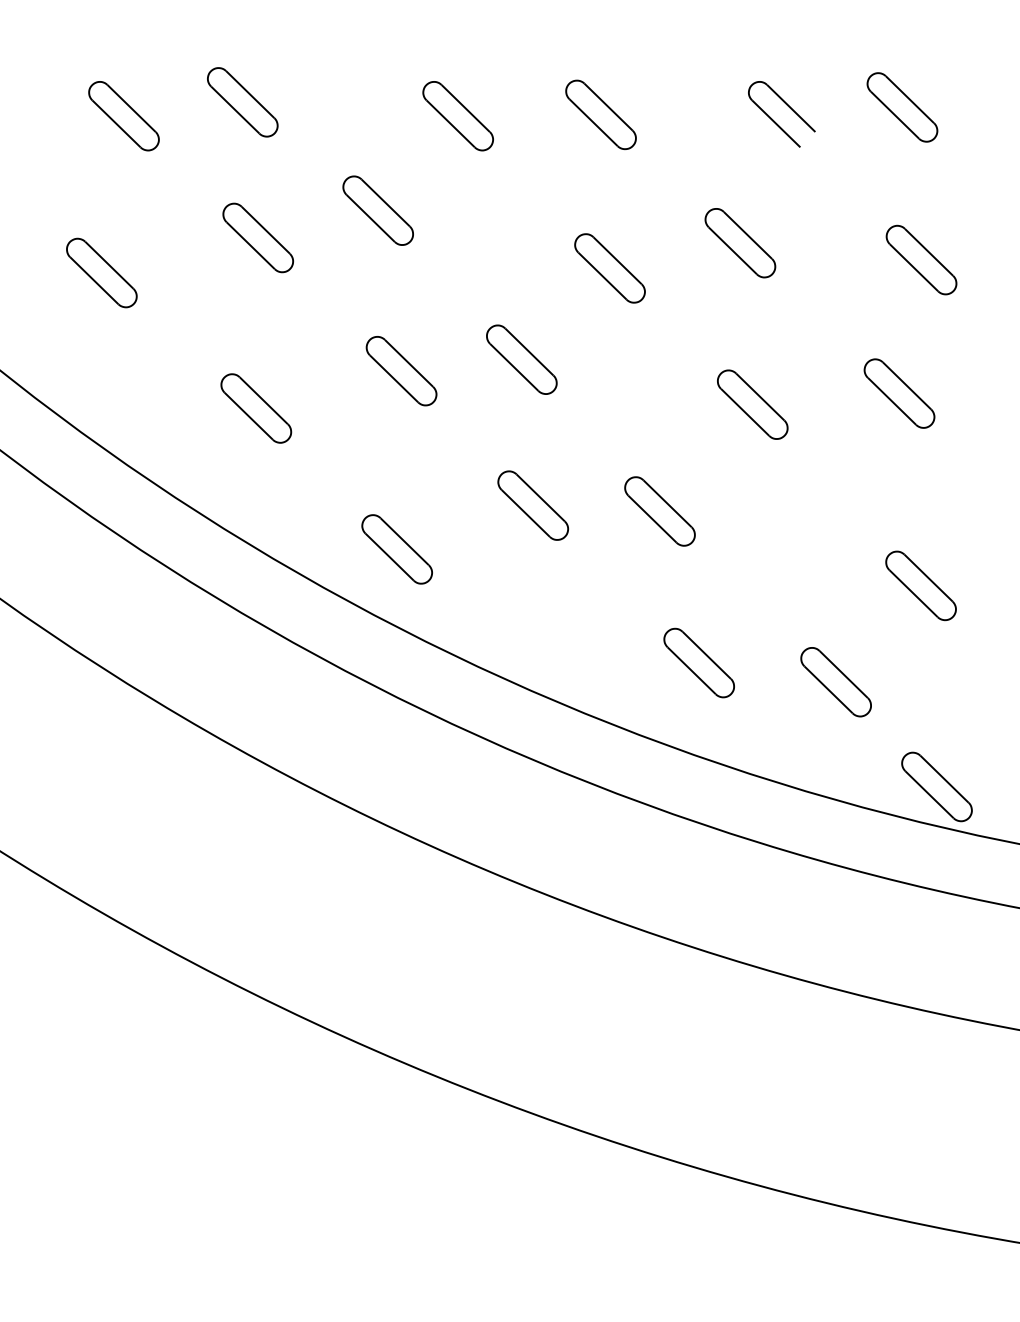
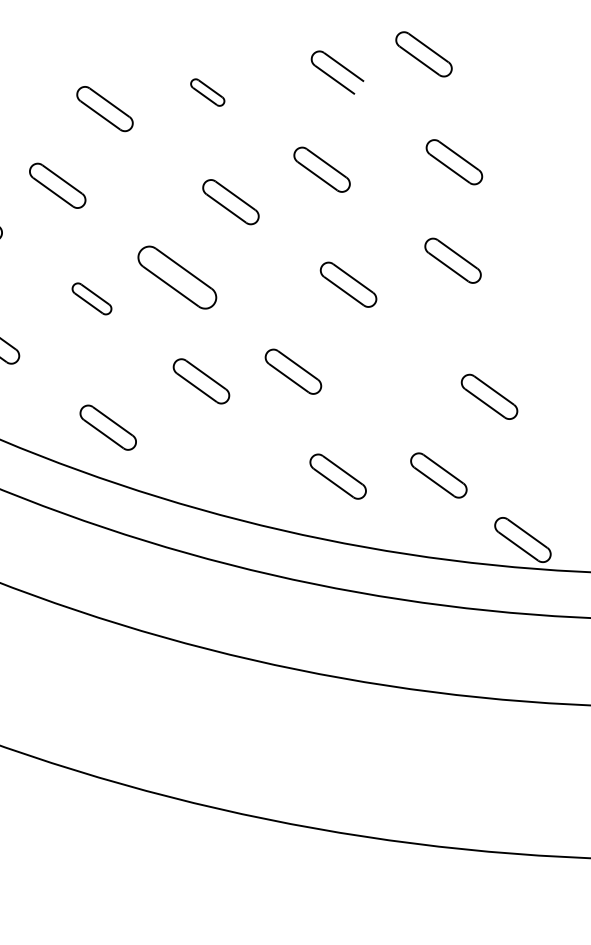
part: (600, 114) -> (207, 92), size x0.6
part: (521, 359) -> (177, 277), size x1.4
part: (401, 371) -> (91, 299), size x0.7

